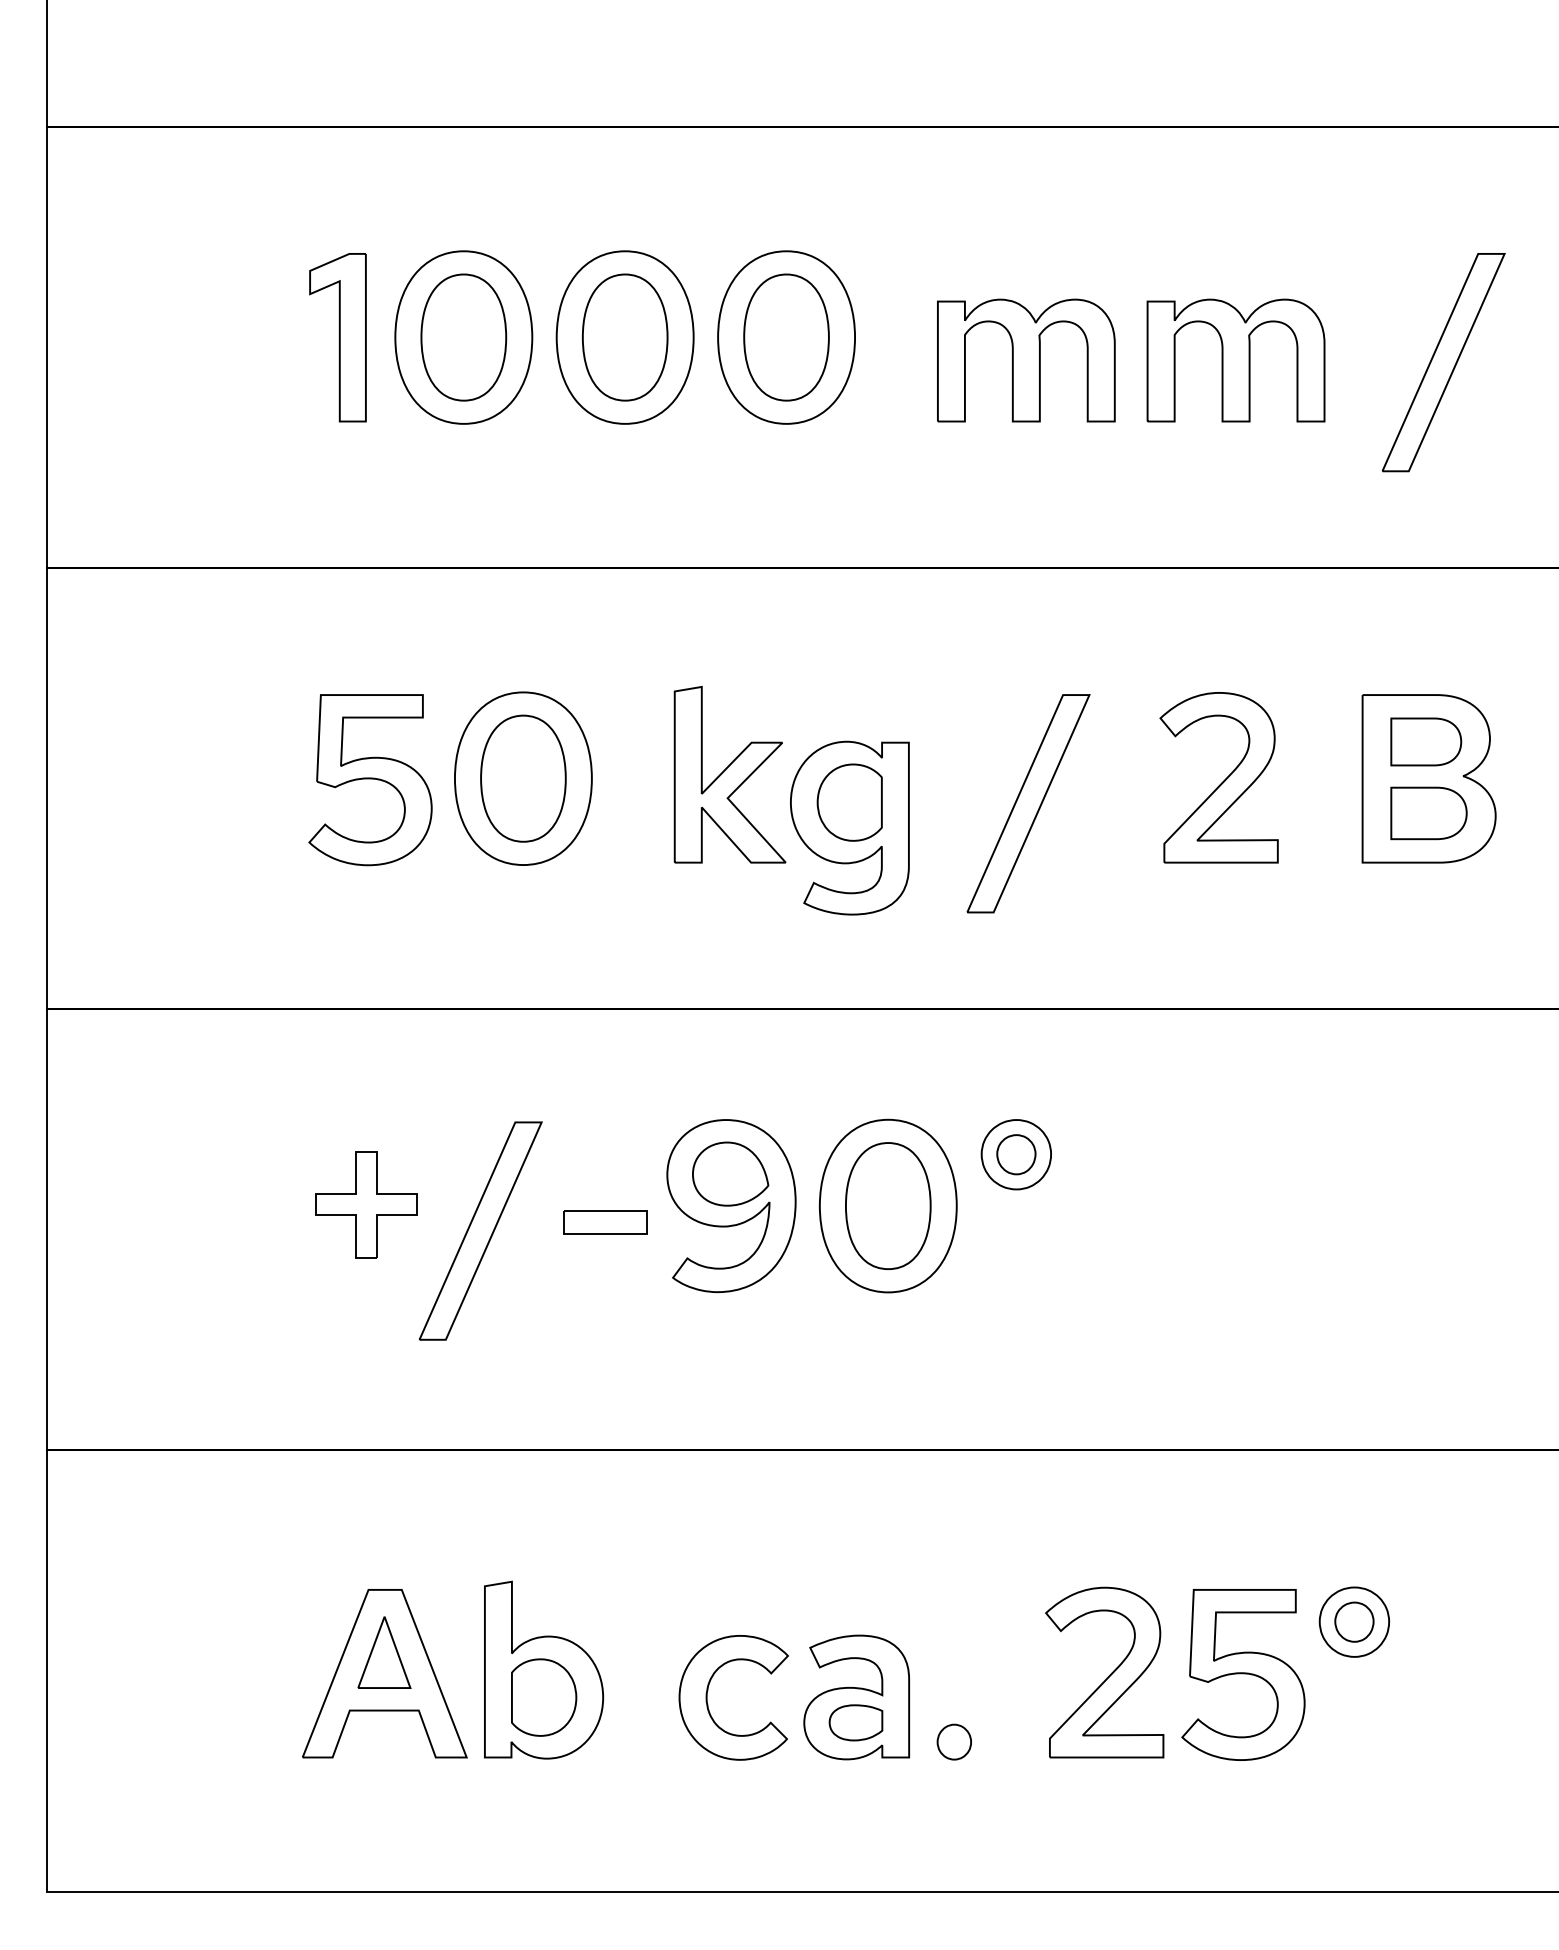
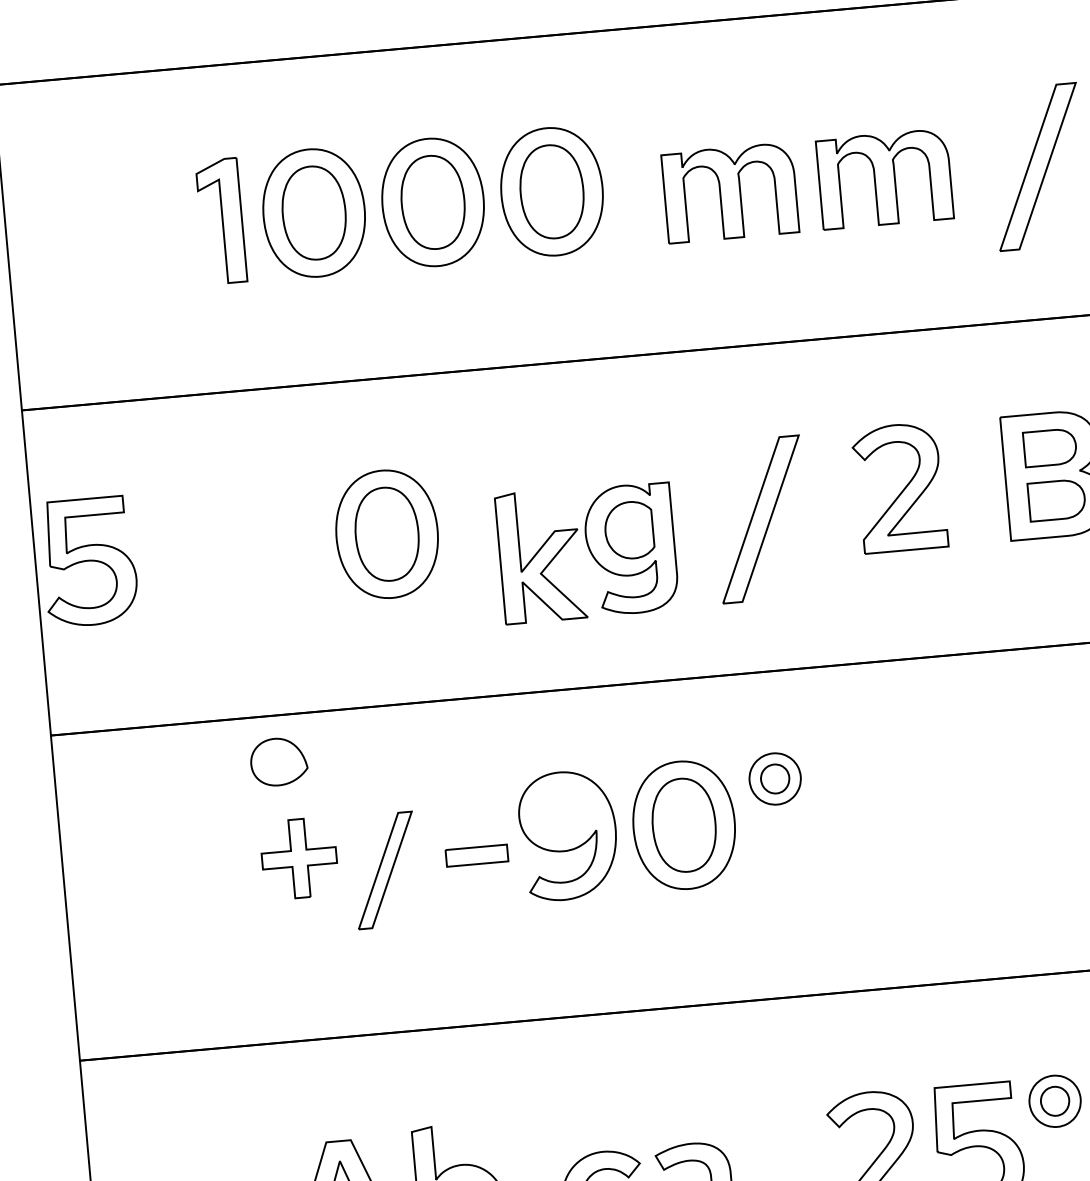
part: (729, 774) -> (540, 556), moved
part: (370, 780) -> (89, 562), moved
part: (730, 1173) -> (278, 761), moved
part: (480, 1230) -> (385, 870), size x0.7

